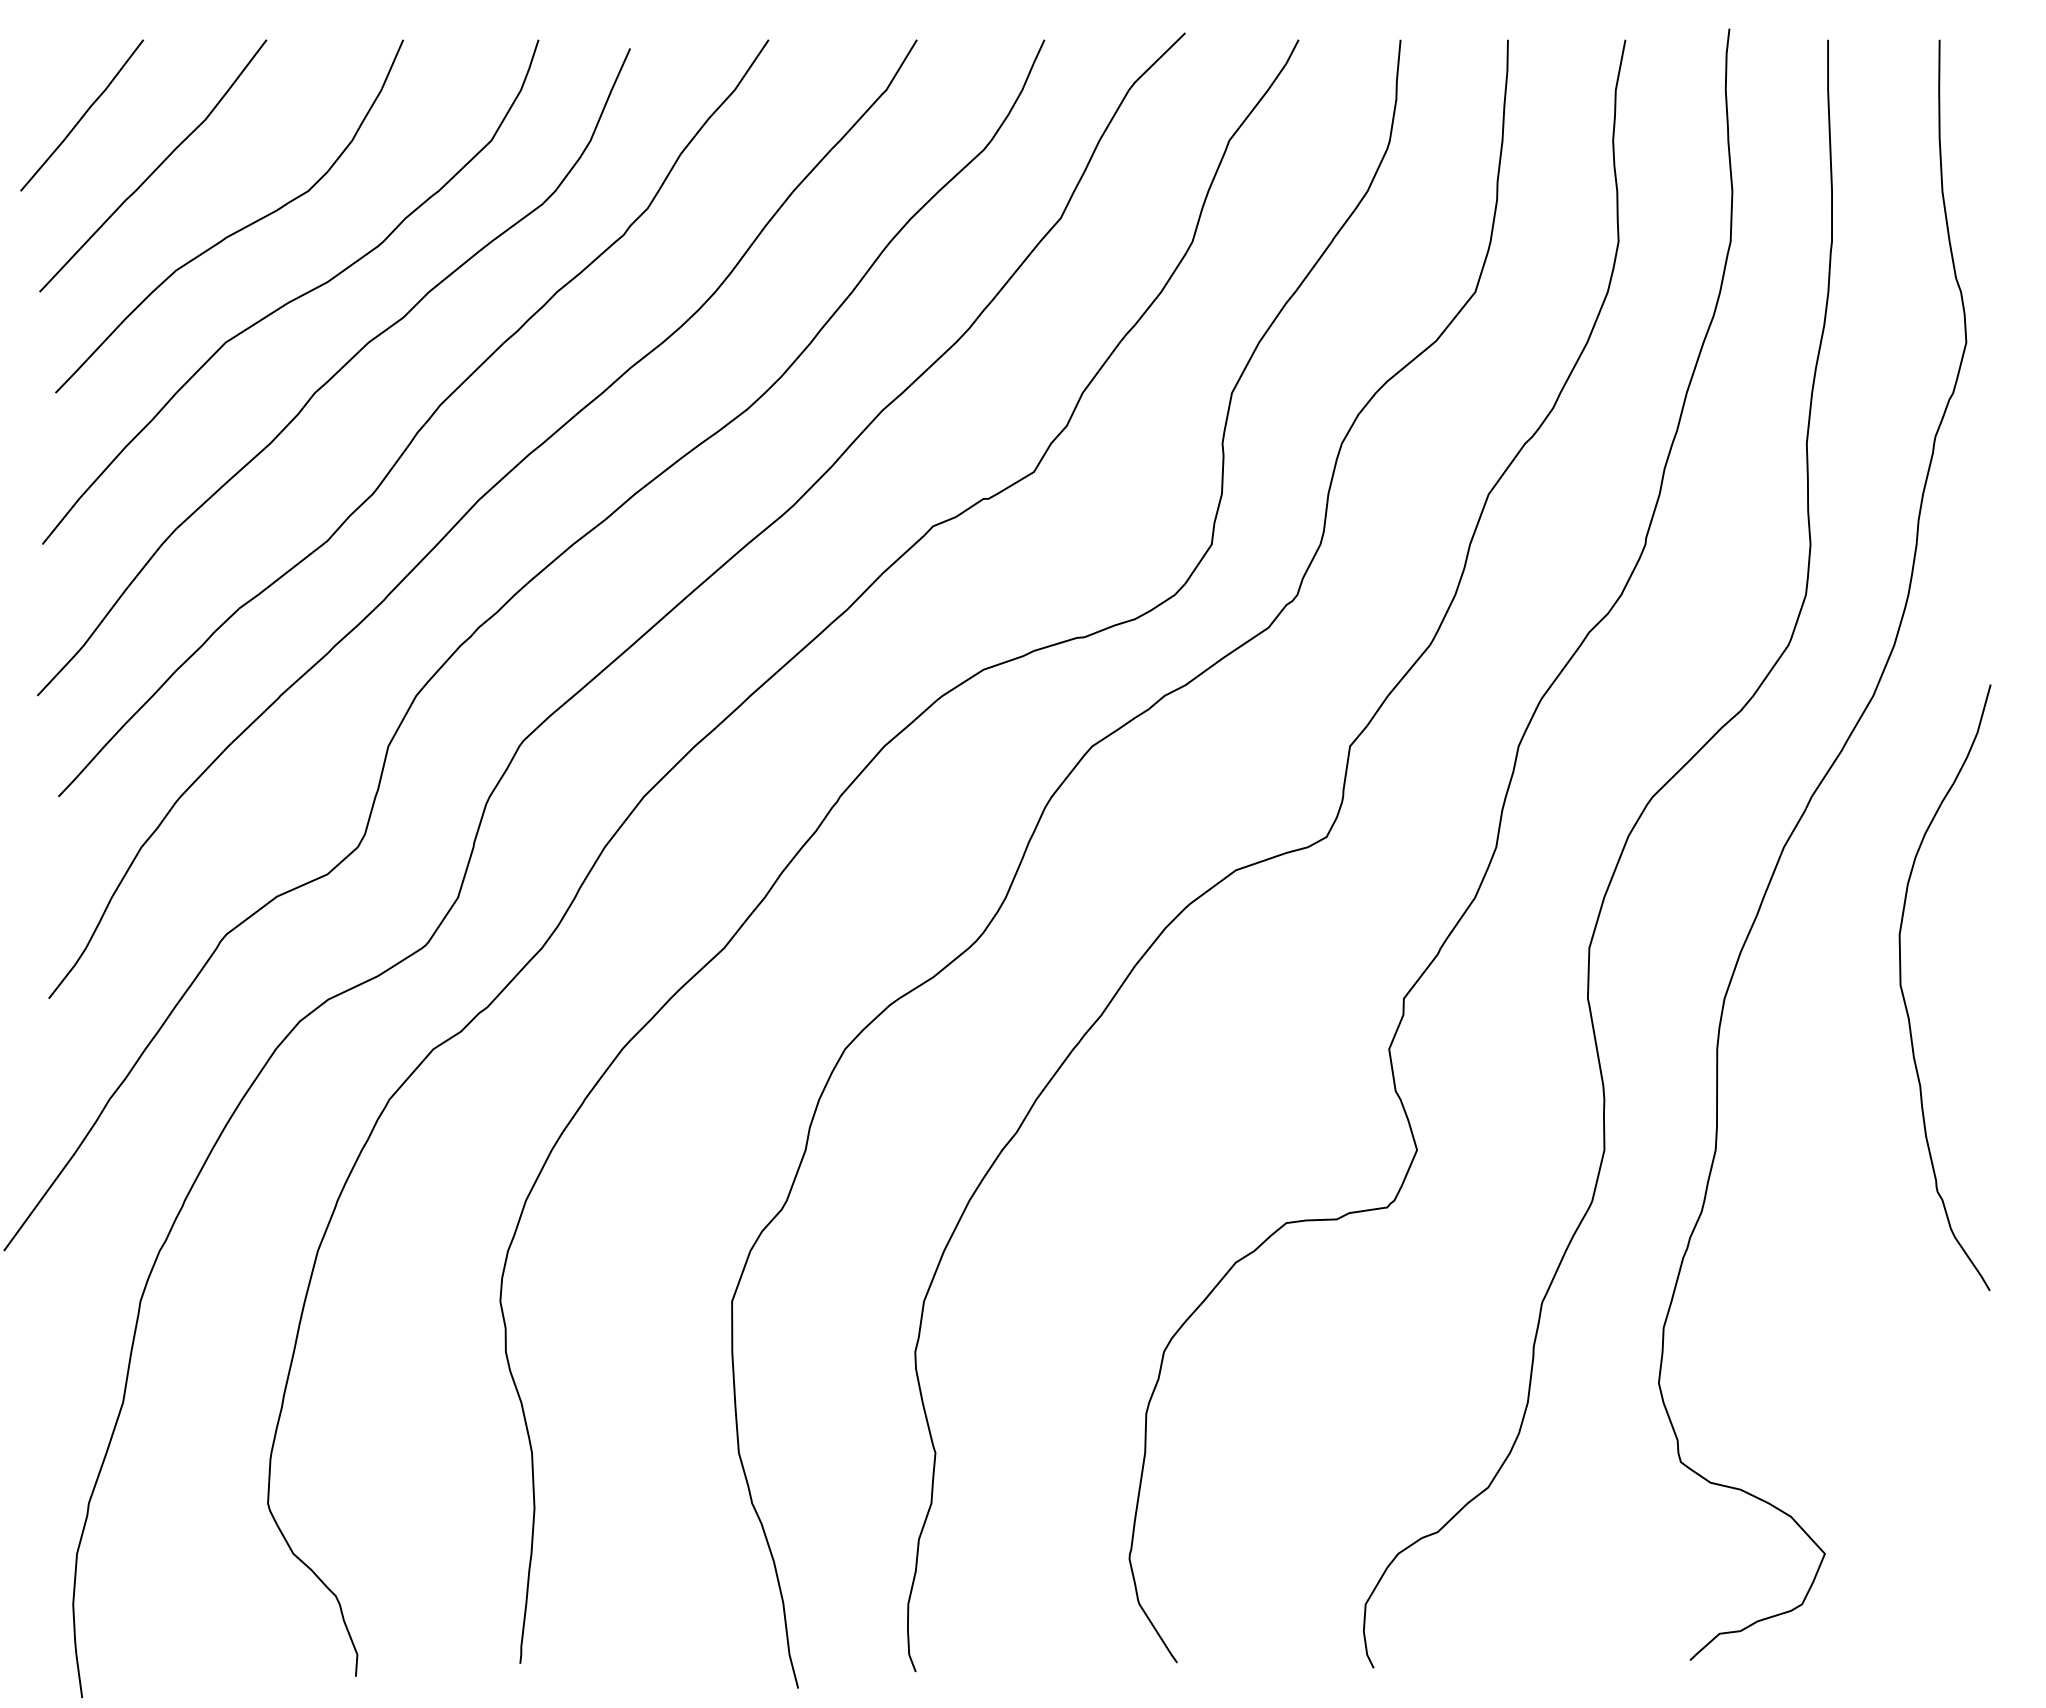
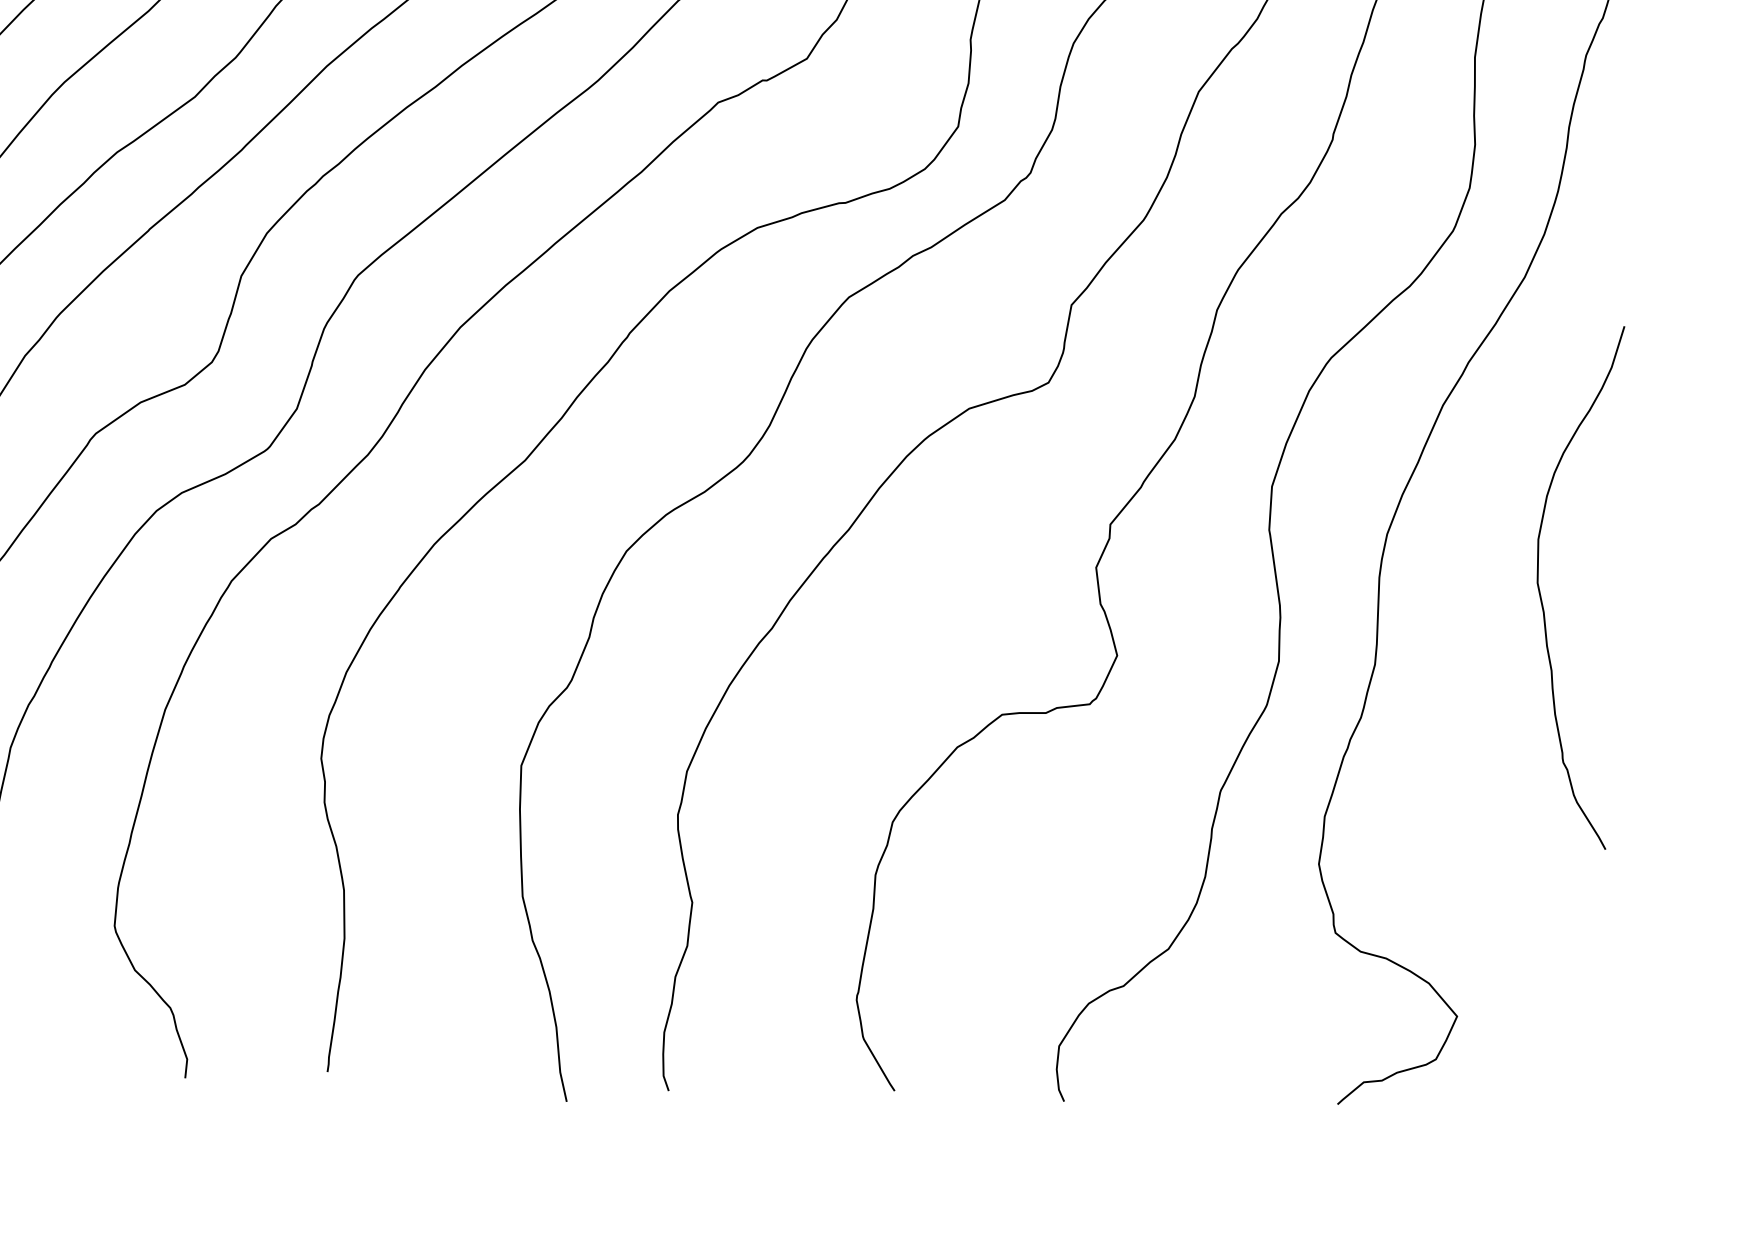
curve: (1904, 996) -> (1540, 592), moved

